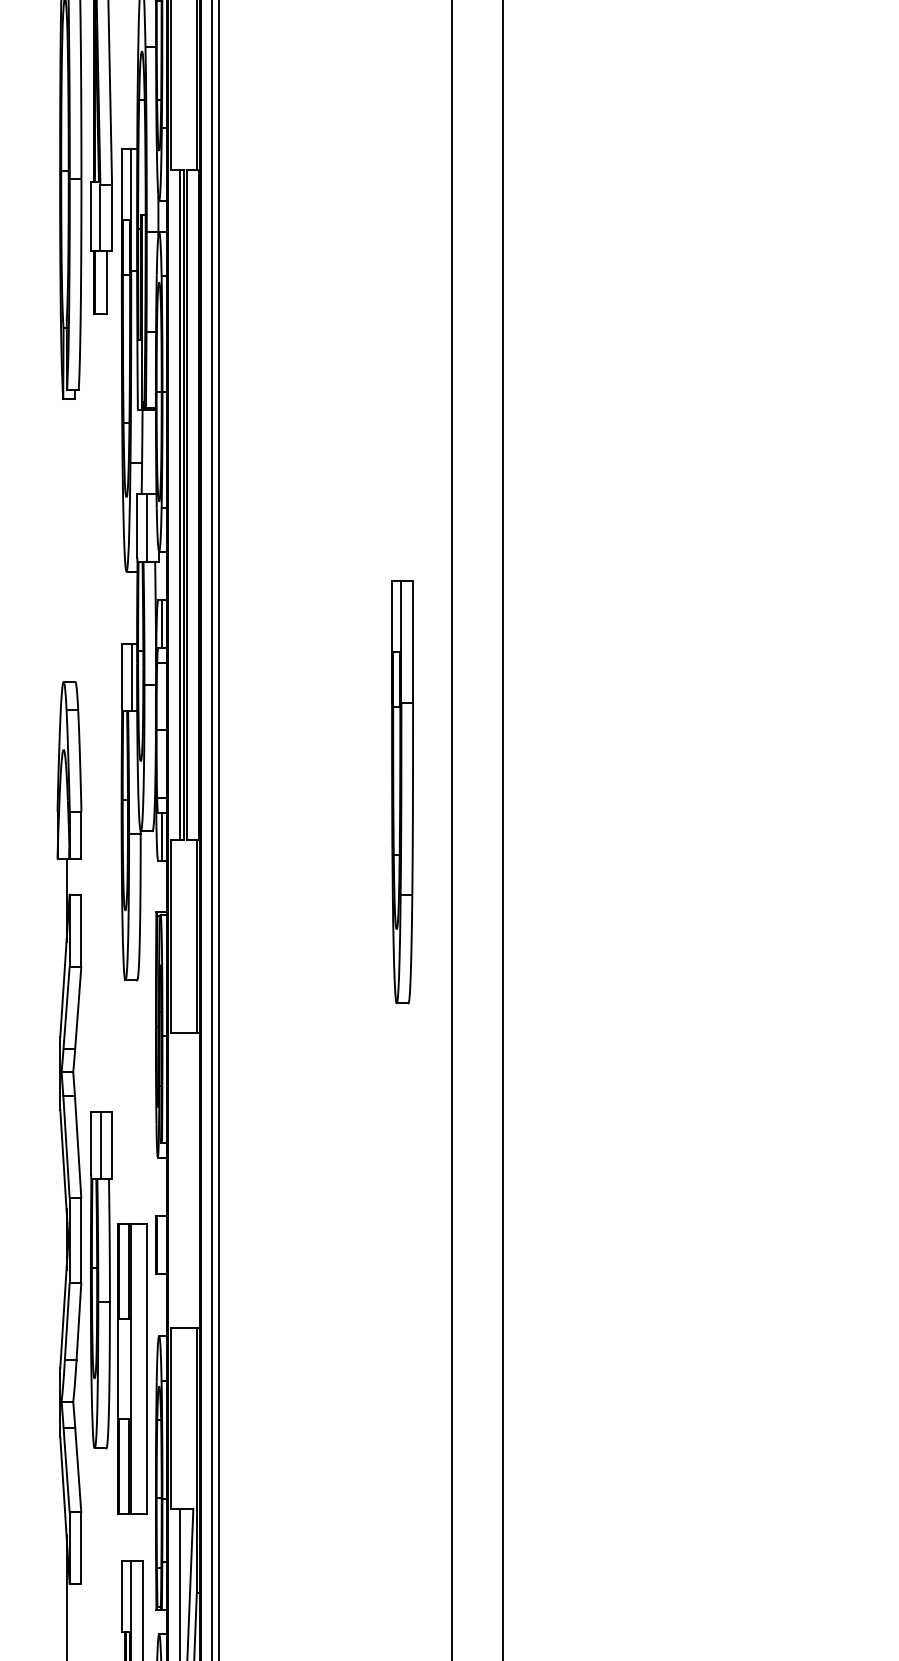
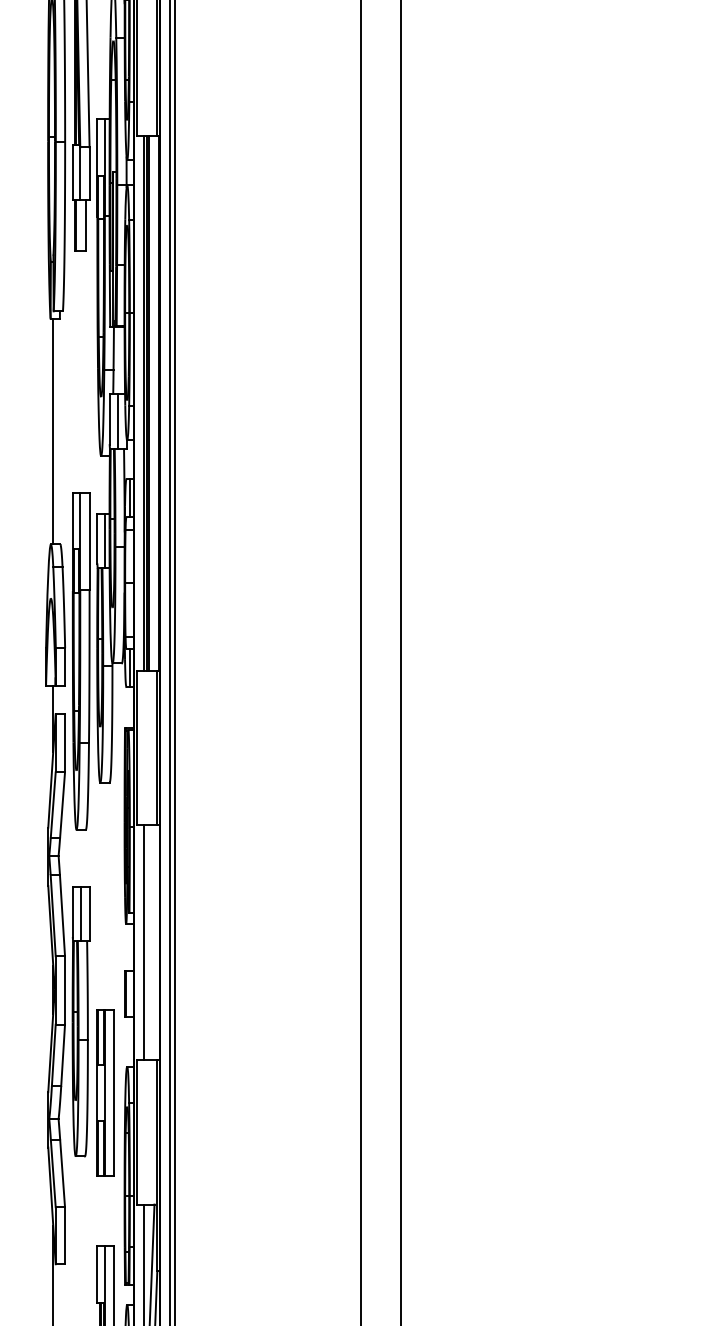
line: (66, 540) -> (53, 431), added
part: (402, 792) -> (81, 661), moved
line: (179, 1180) -> (143, 942), added
part: (132, 1368) -> (105, 1092), size x0.71

